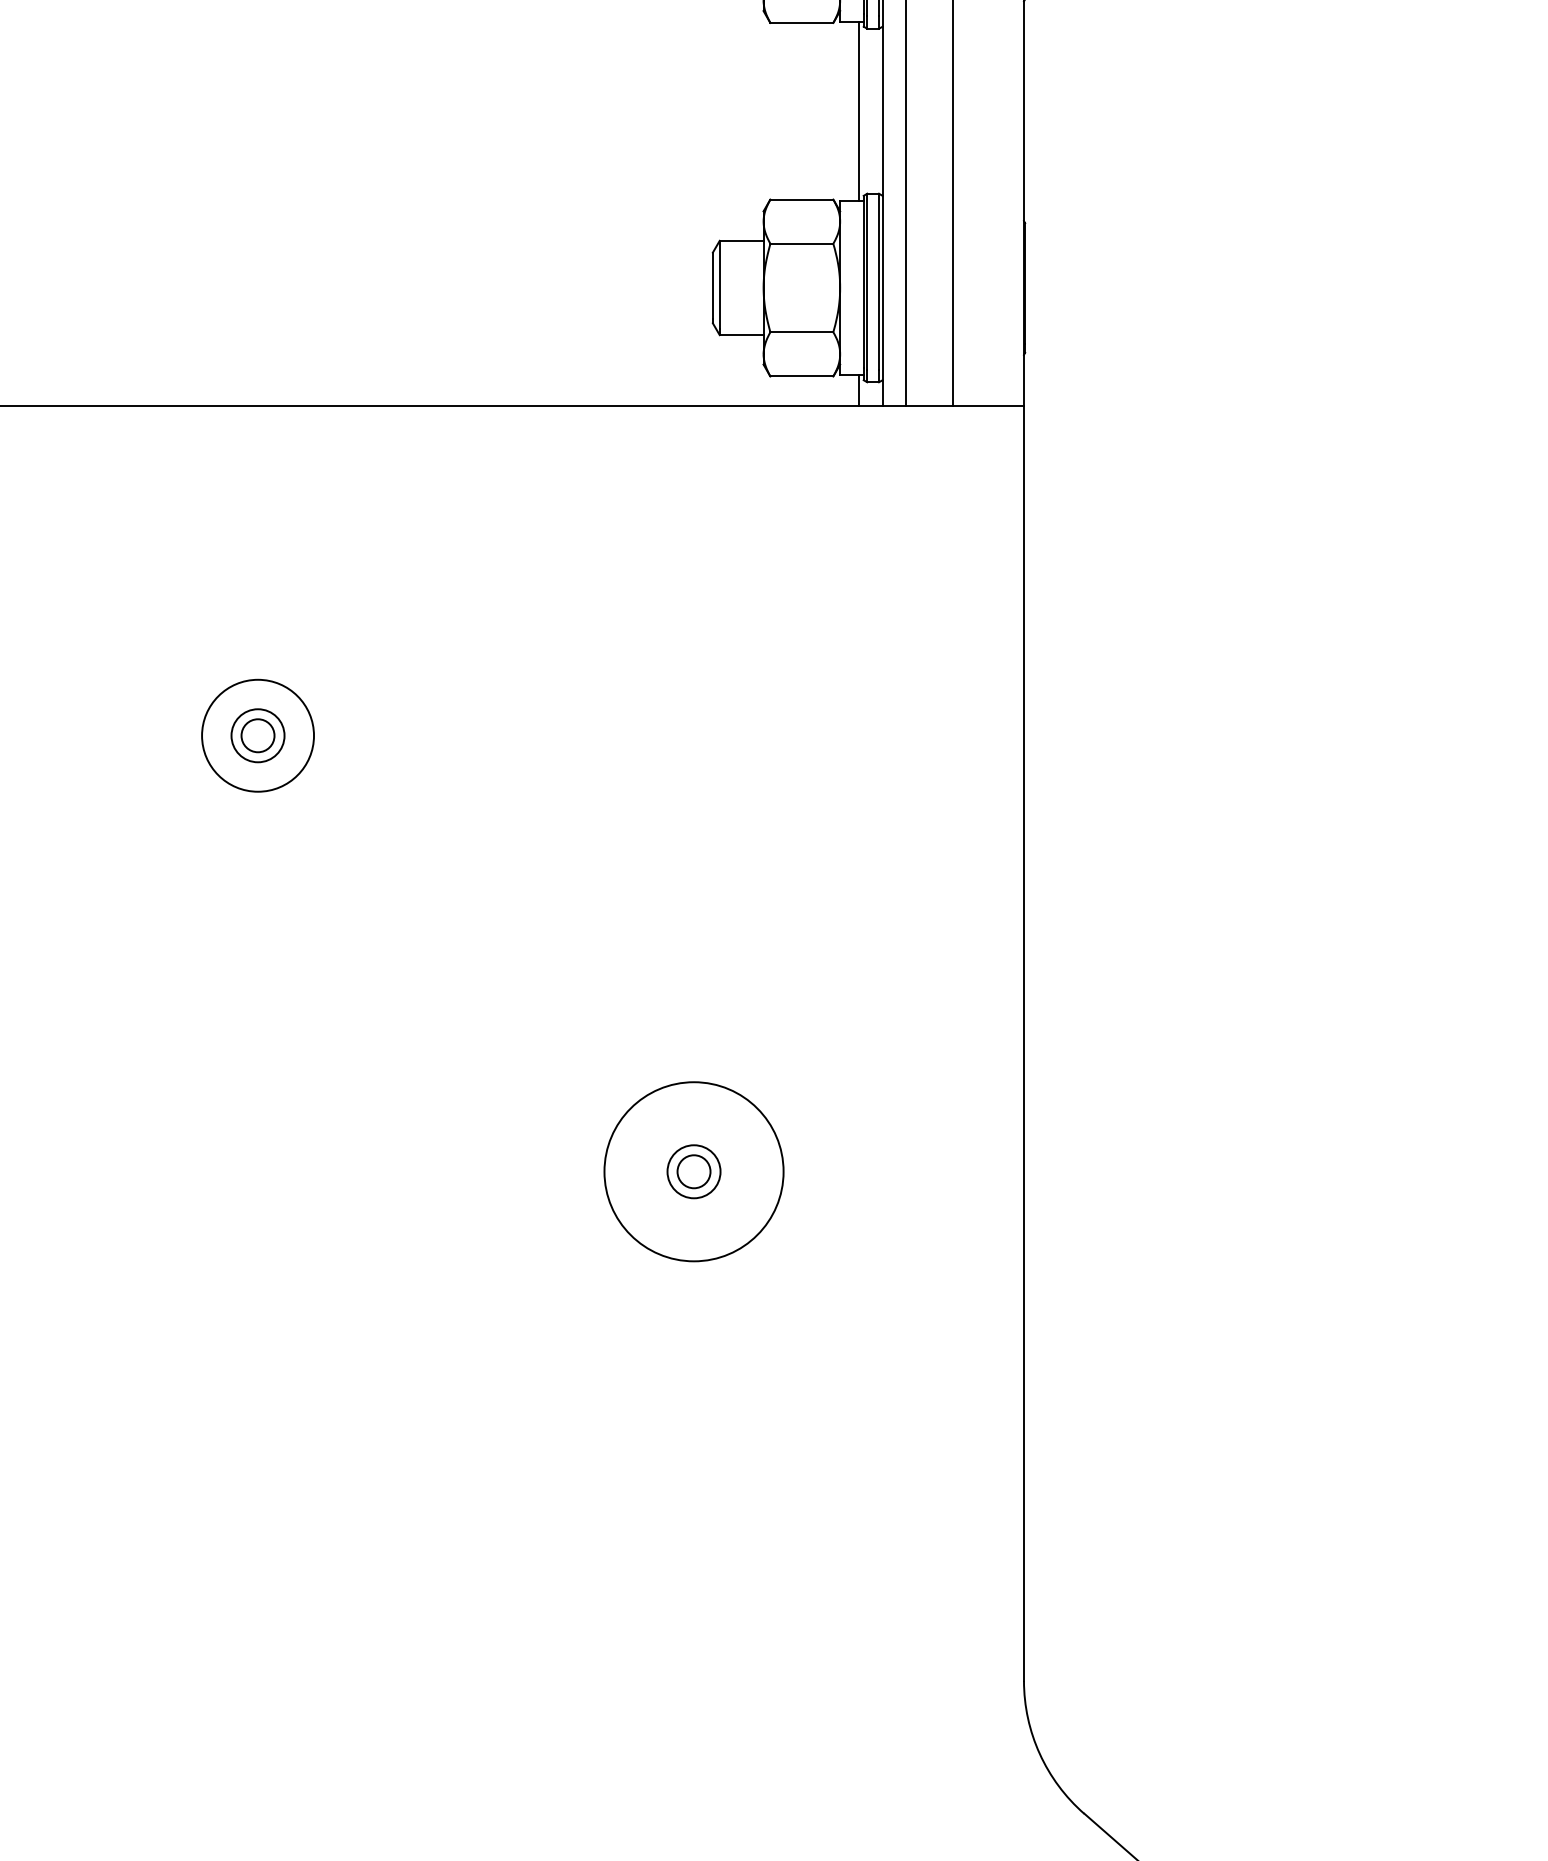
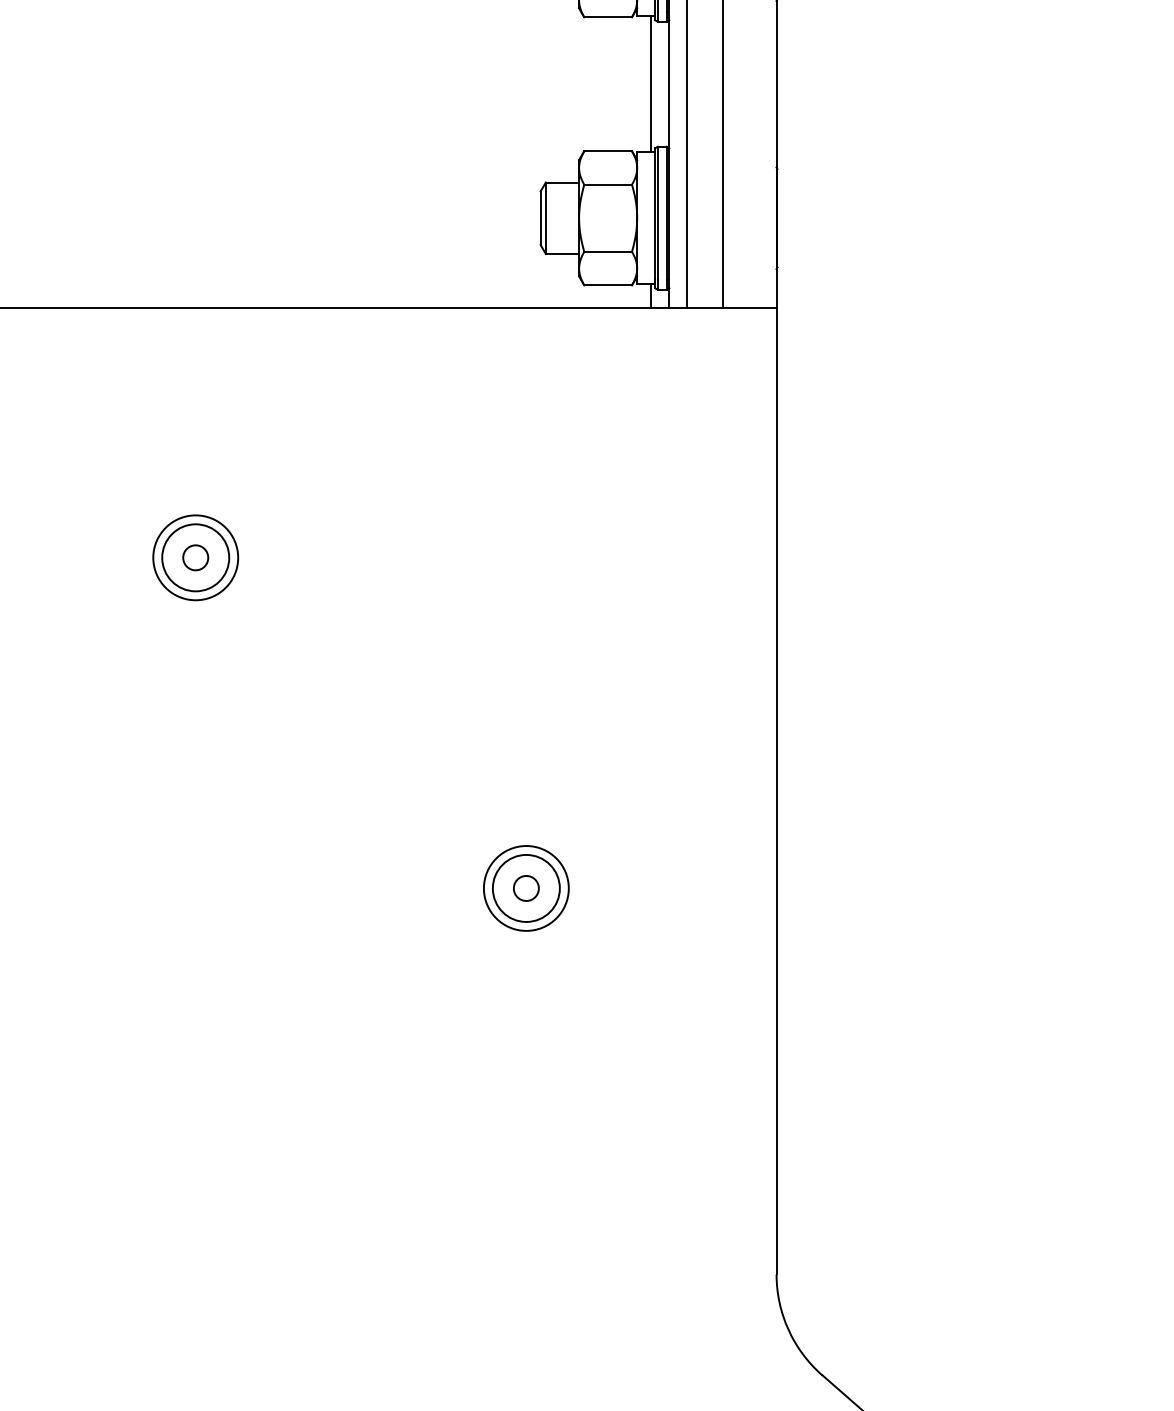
circle: (257, 735) -> (195, 557), size x1.67
circle: (693, 1171) -> (525, 888), size x1.67
circle: (694, 1171) -> (526, 888), size x0.62

